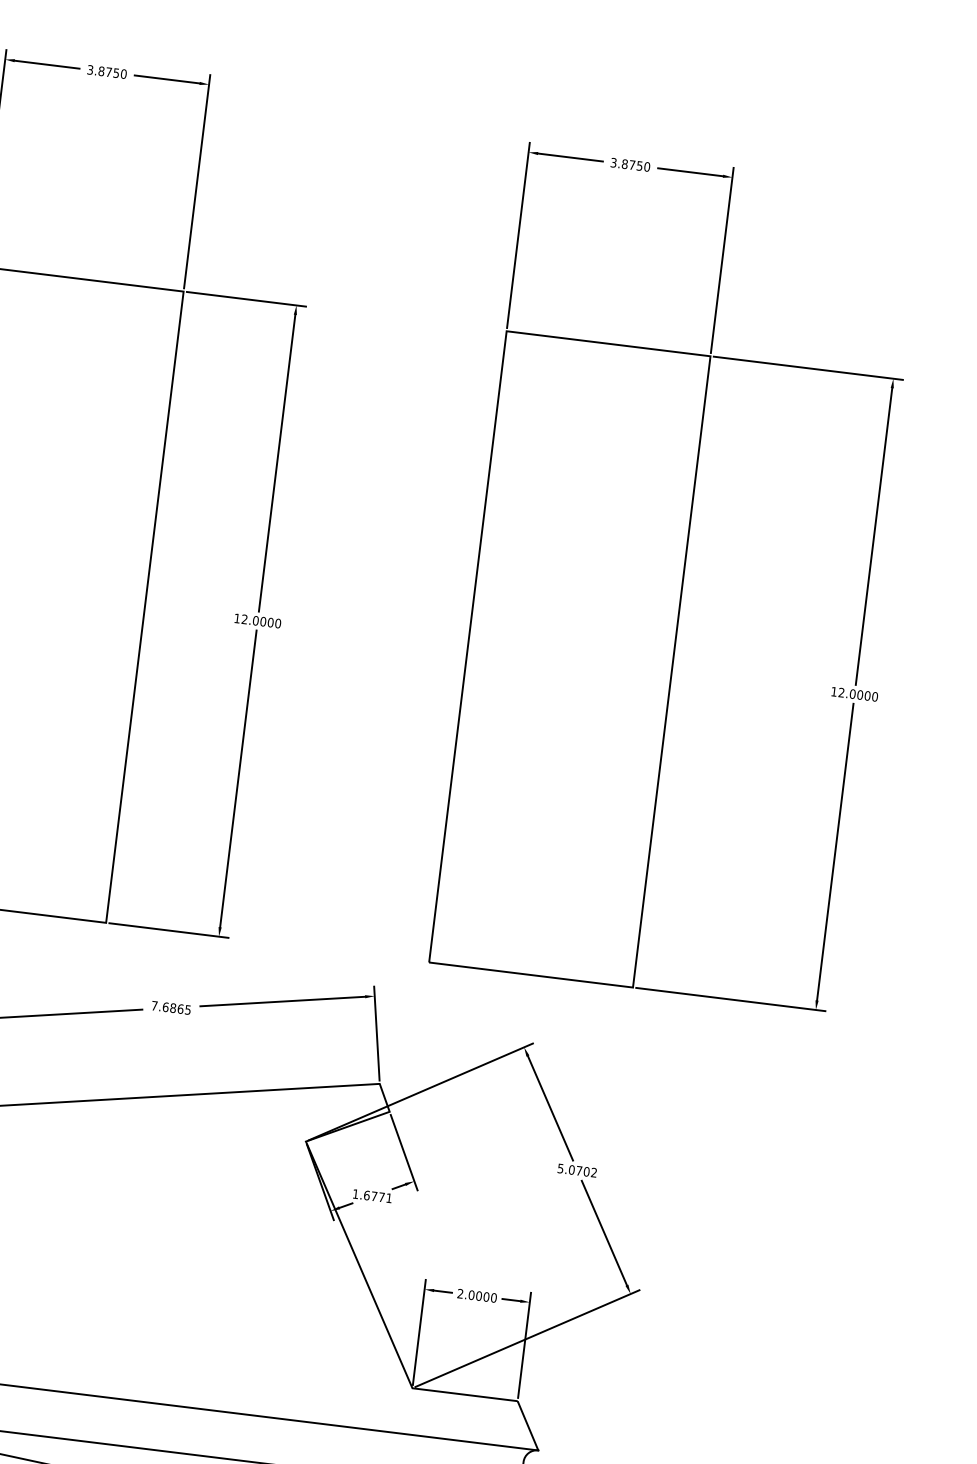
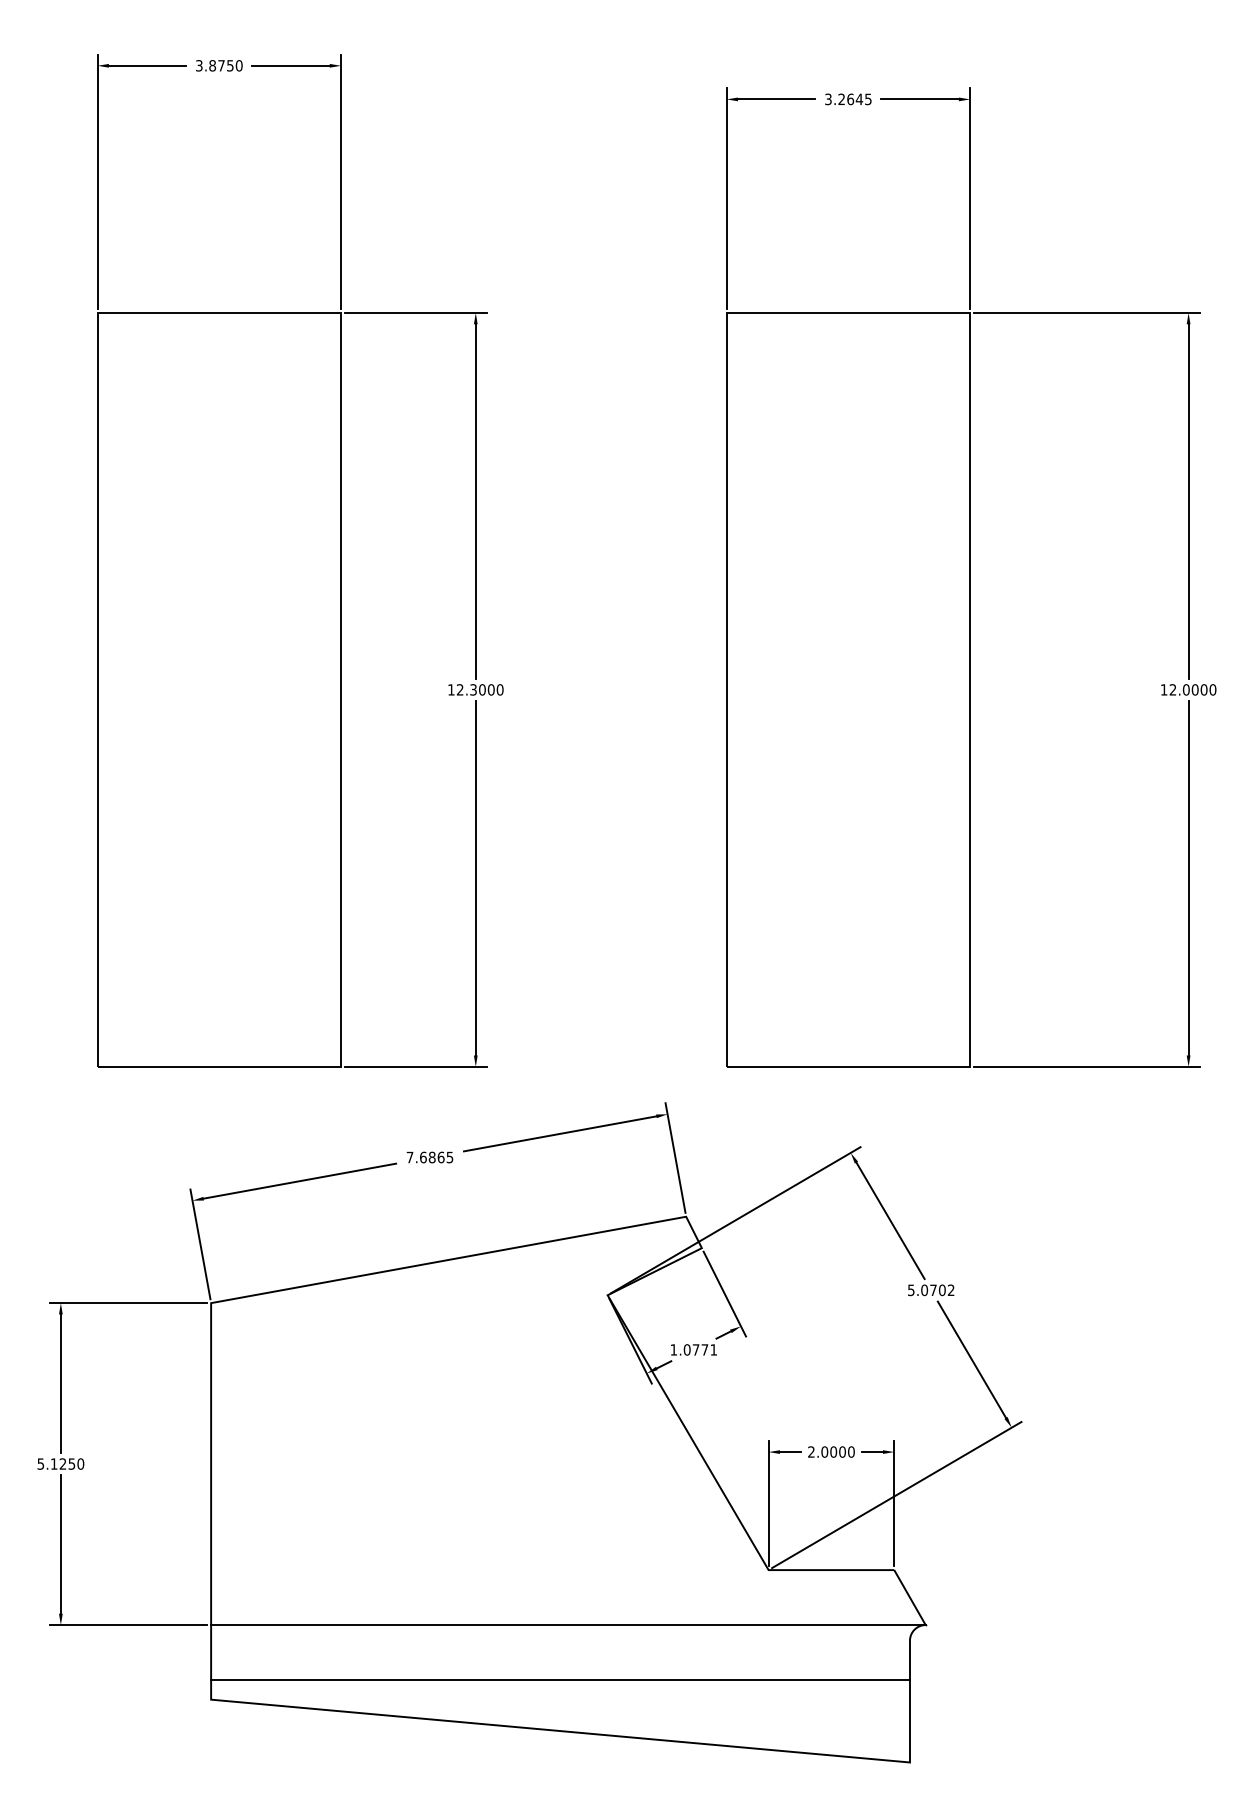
text: (635, 165) -> (854, 99), 3.8750 -> 3.2645
text: (255, 620) -> (473, 689), 12.0000 -> 12.3000
text: (367, 1195) -> (687, 1349), 1.6771 -> 1.0771

